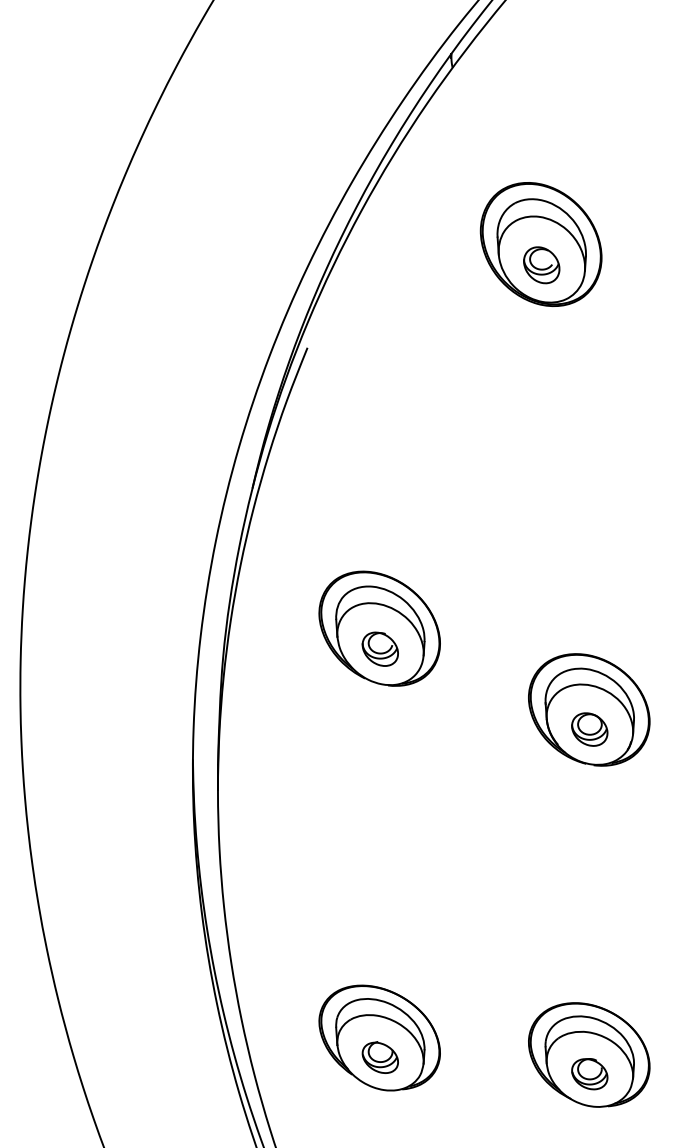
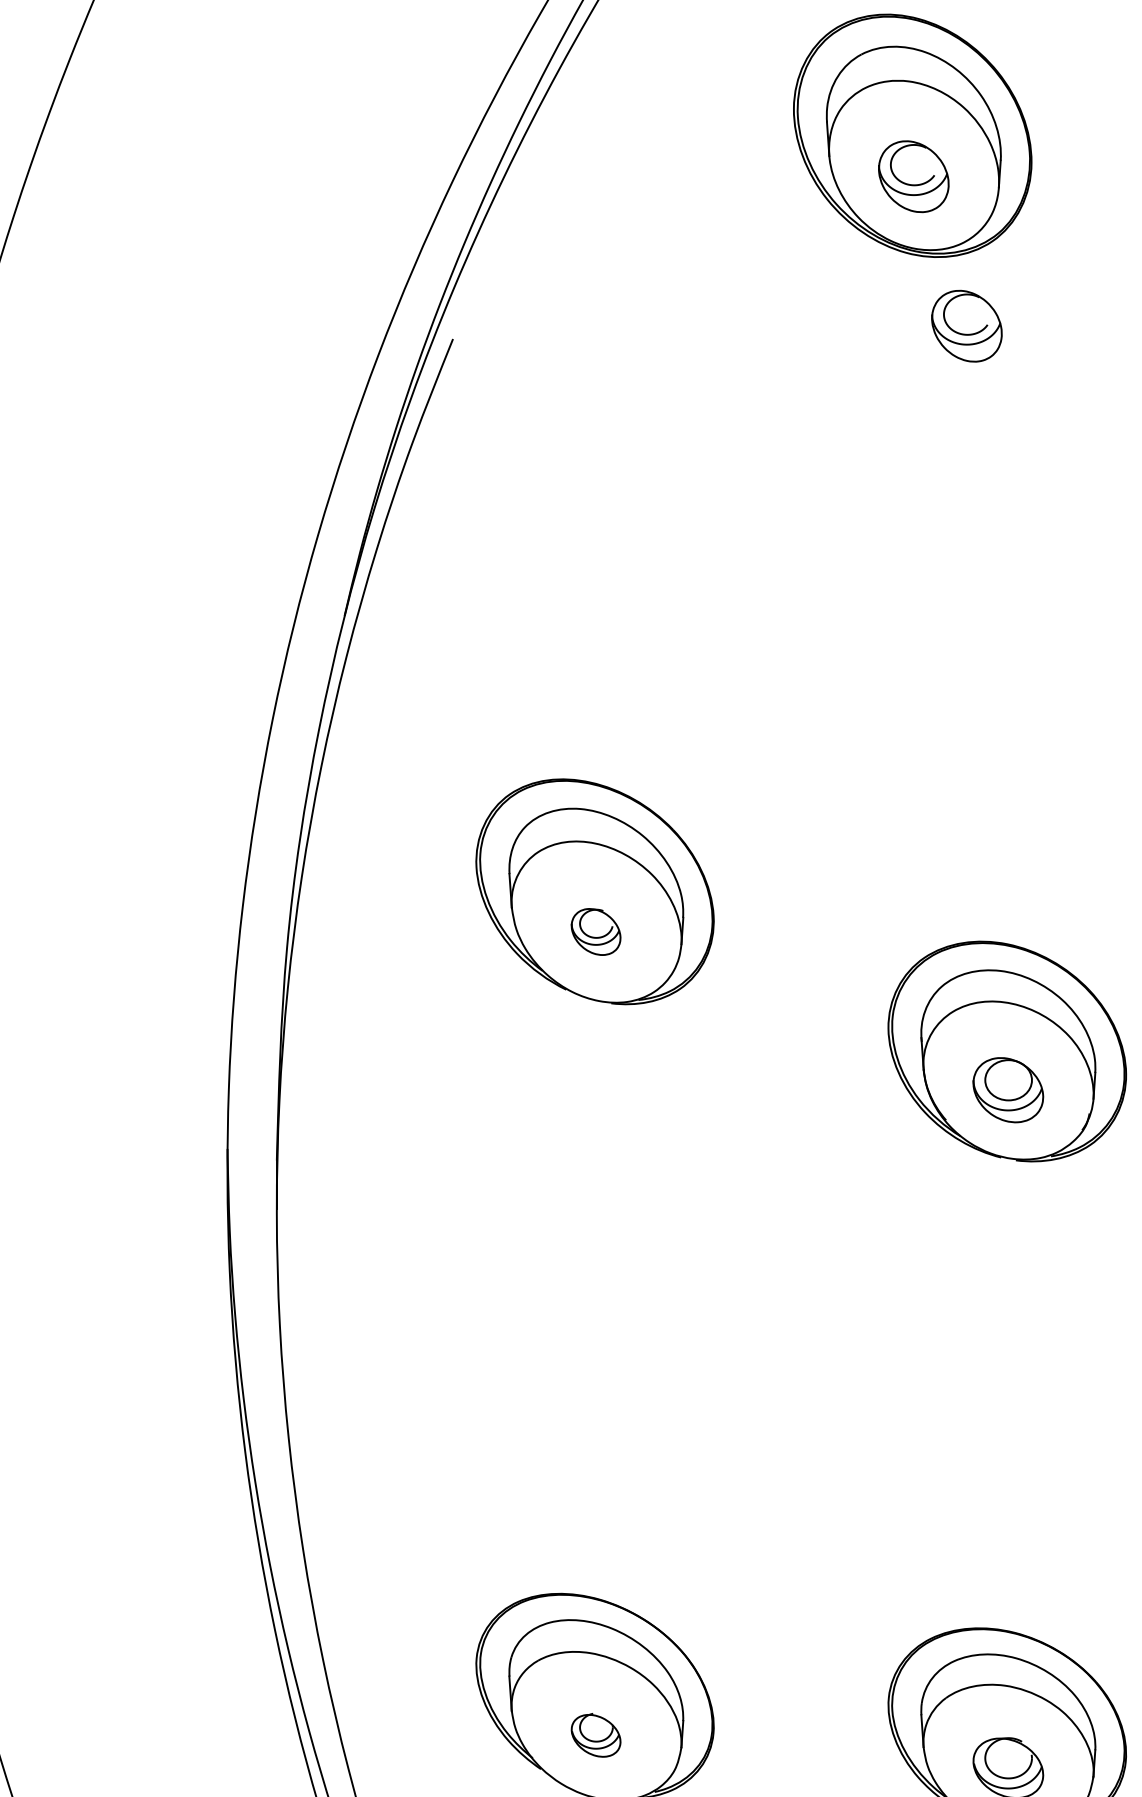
part: (568, 341) -> (966, 326), added
part: (379, 648) -> (594, 930), size x0.7
part: (379, 1057) -> (594, 1735), size x0.7

